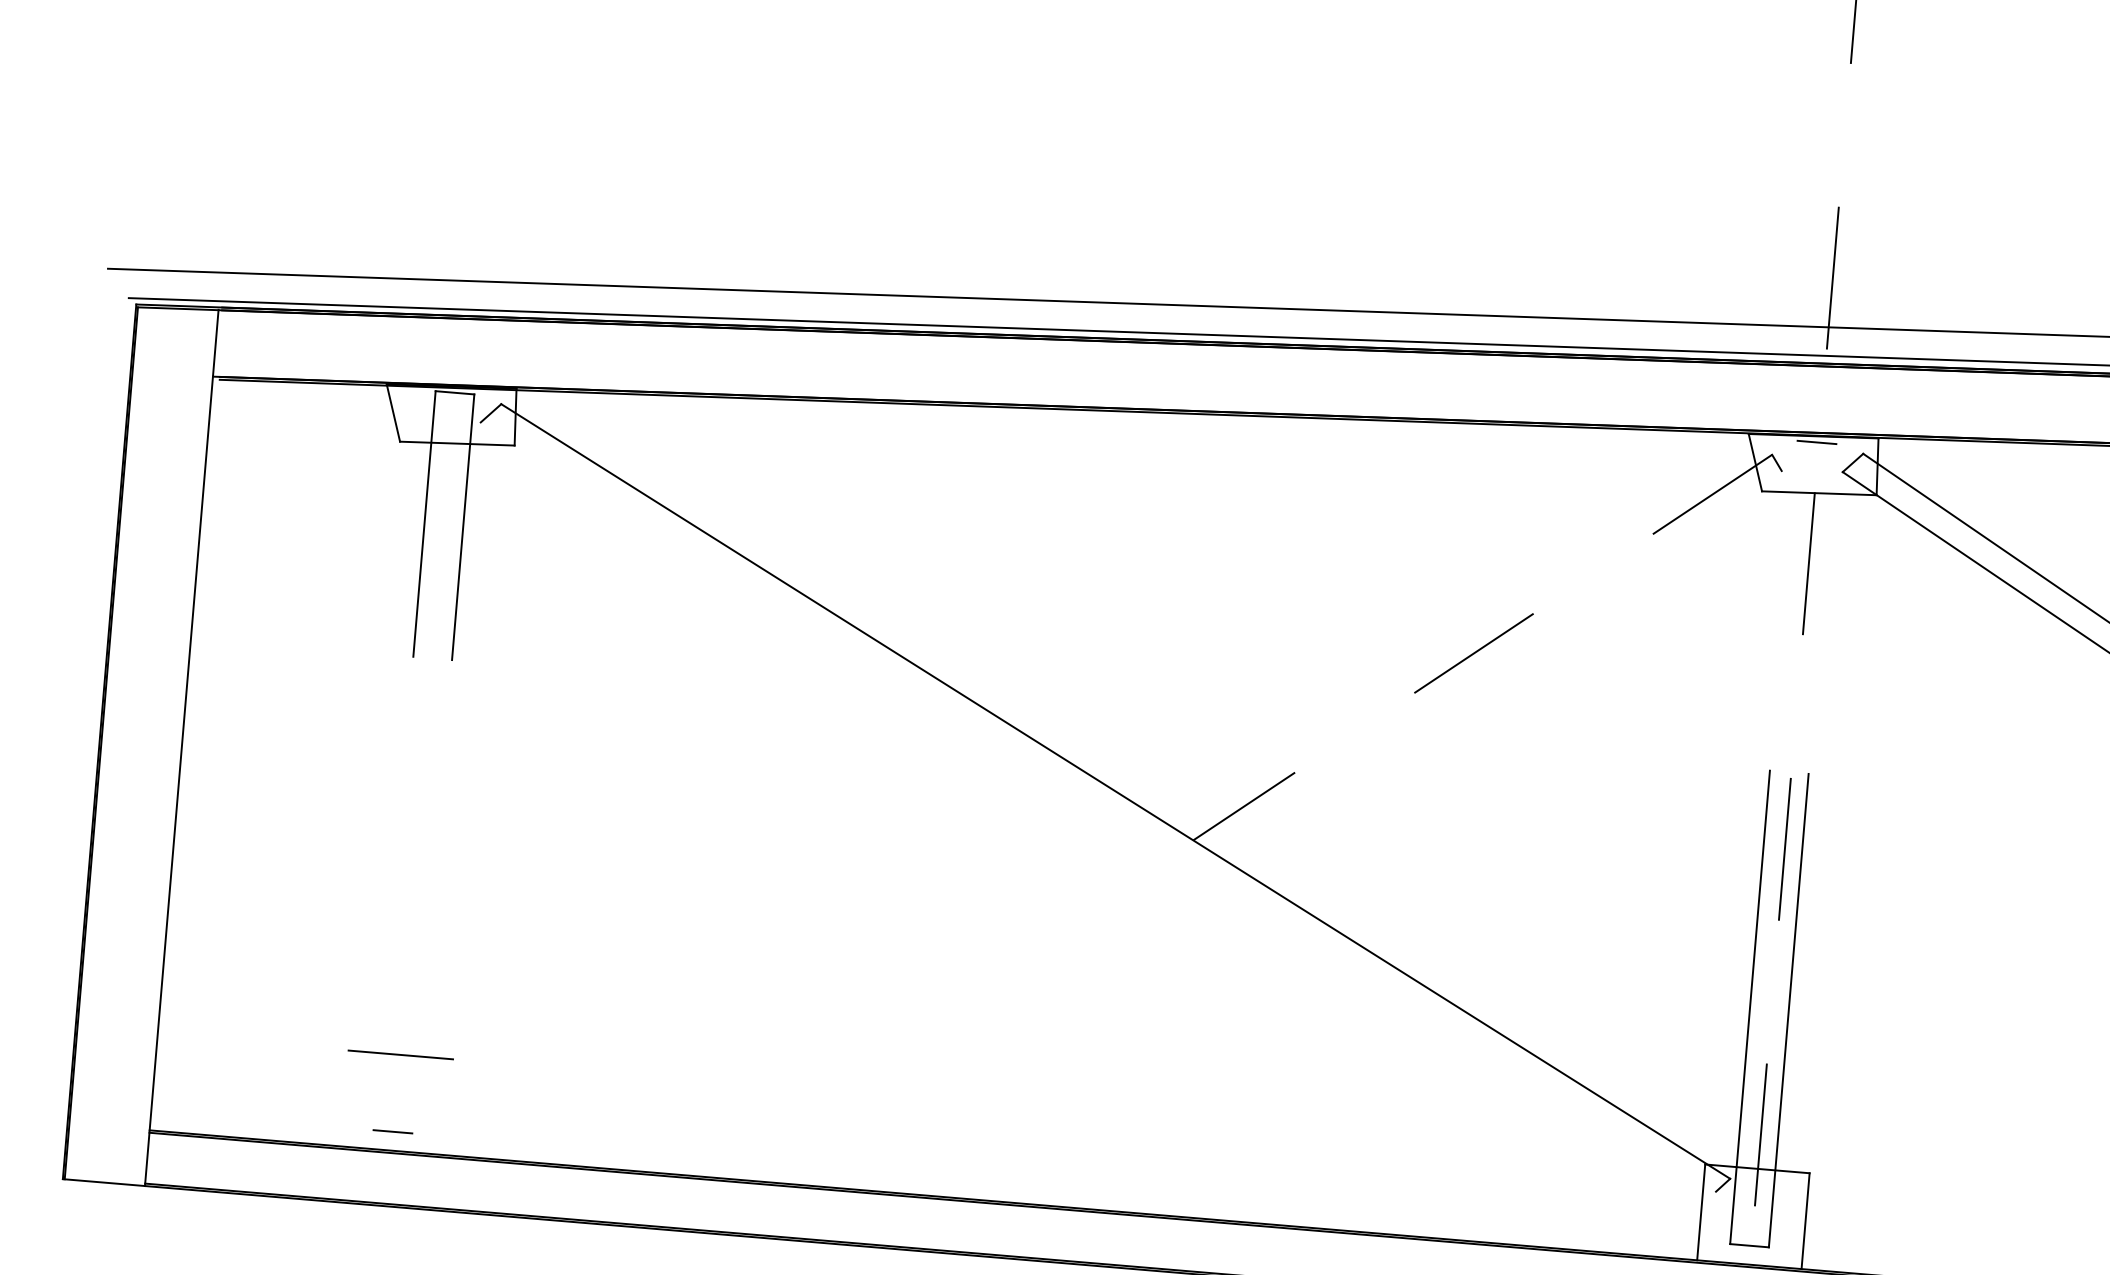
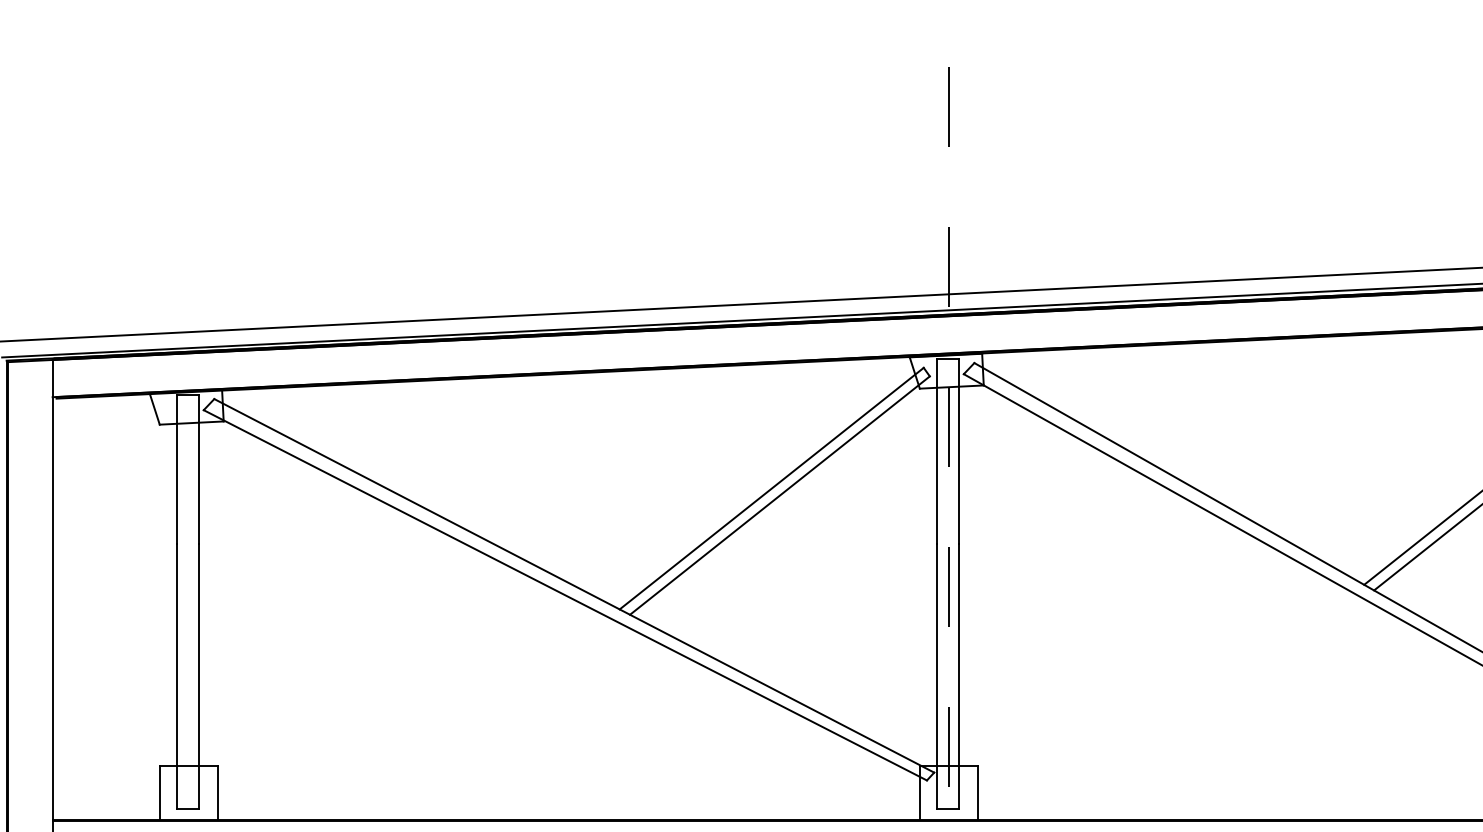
line: (1784, 604) -> (937, 450), added
line: (1821, 607) -> (958, 450), added
line: (1482, 647) -> (771, 488), dashed -> solid
line: (1495, 660) -> (779, 495), added
line: (1096, 807) -> (564, 595), added
line: (394, 892) -> (177, 675), added
line: (431, 895) -> (198, 675), added
line: (344, 1098) -> (159, 792), added
line: (449, 1107) -> (218, 792), added

